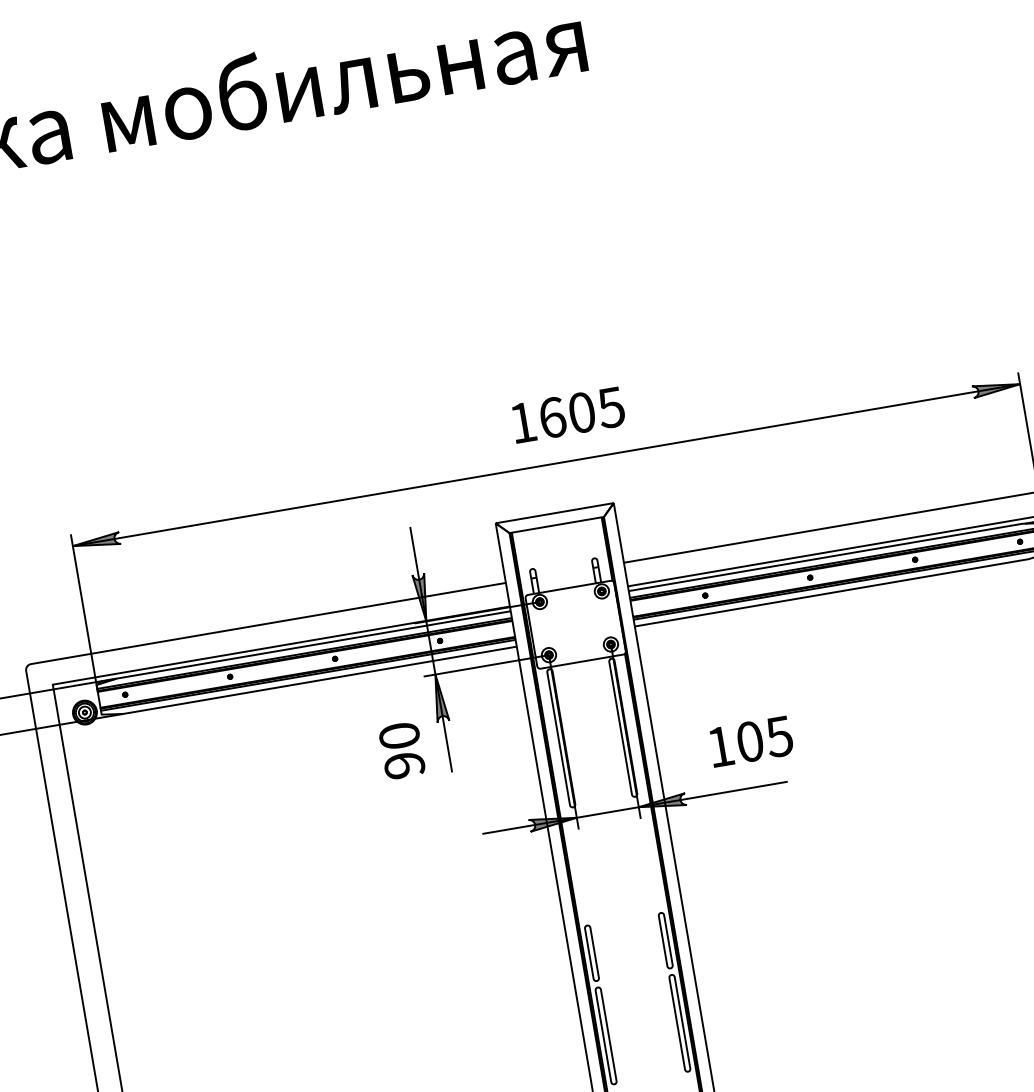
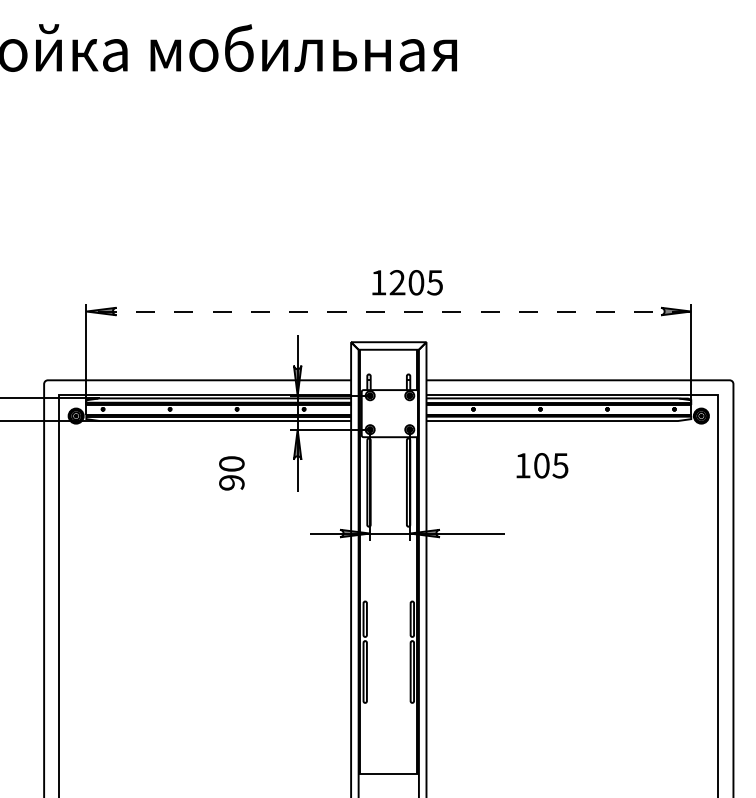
text: (552, 417) -> (397, 282), 1605 -> 1205
line: (546, 465) -> (388, 311), solid -> dashed
text: (751, 741) -> (542, 465), moved
text: (401, 750) -> (231, 473), moved

